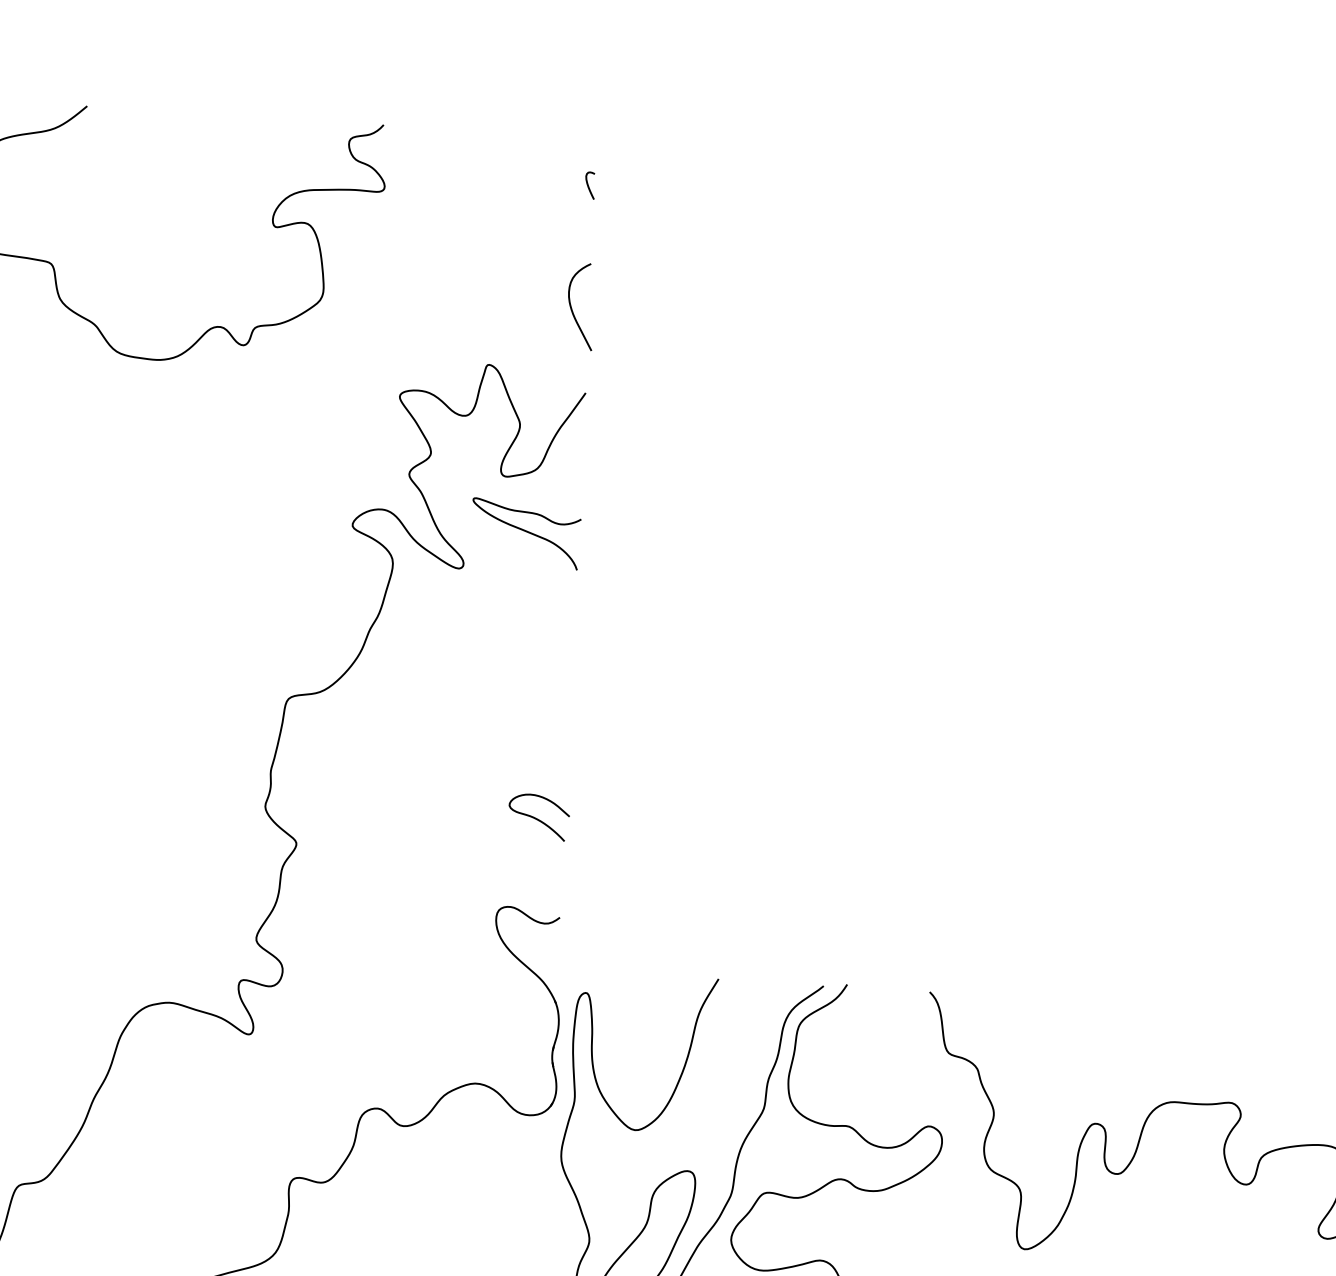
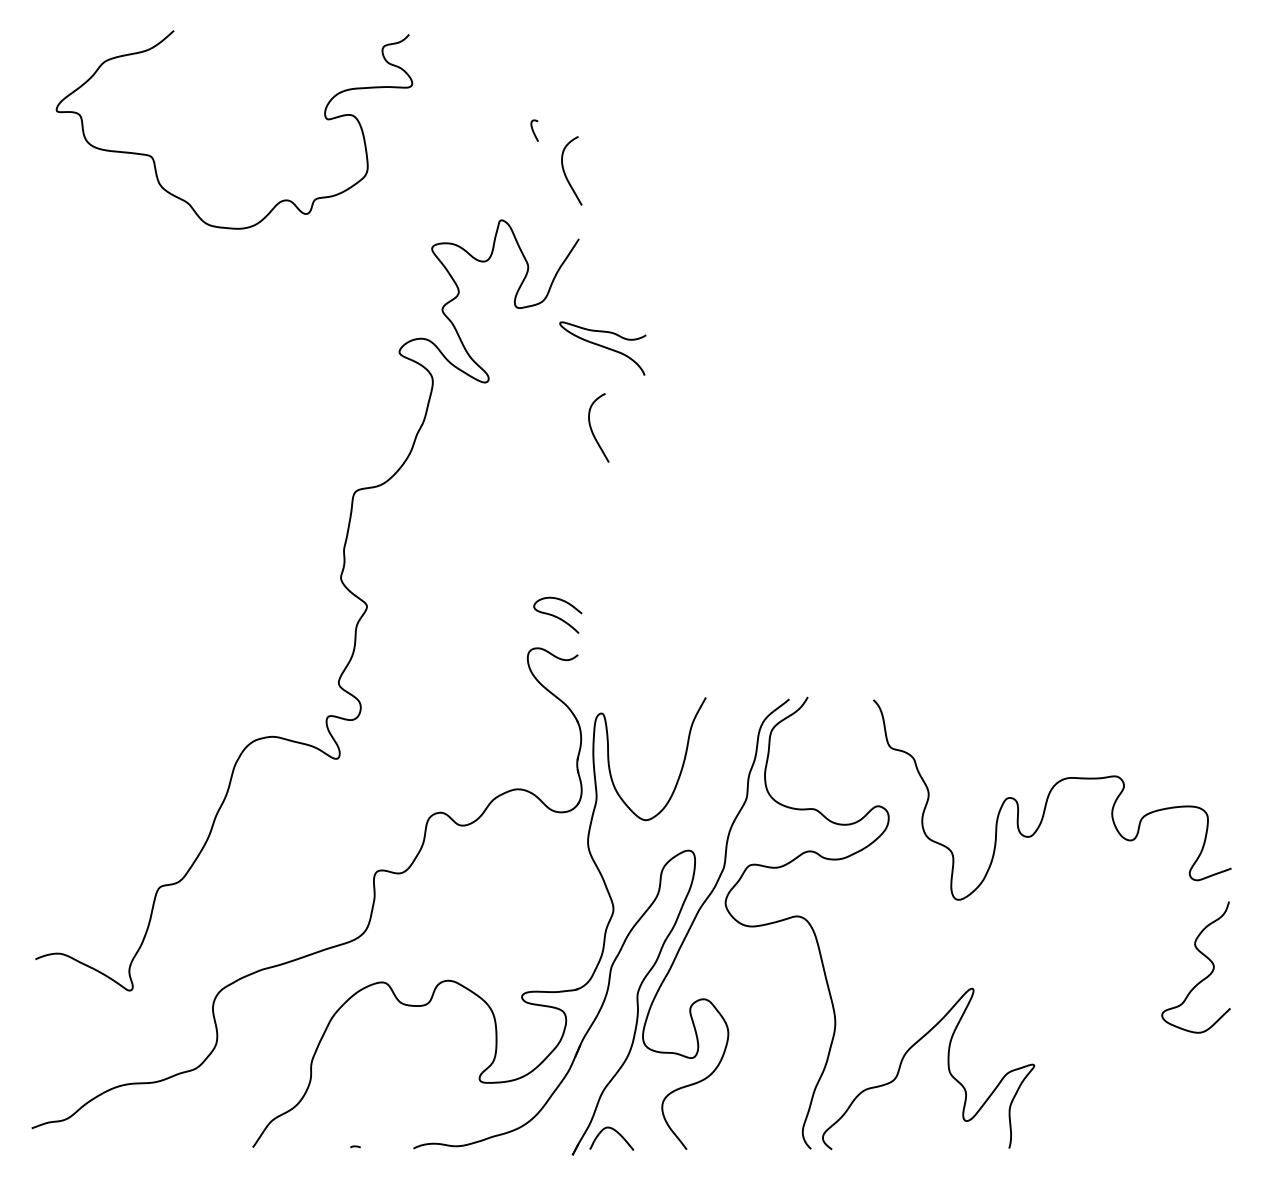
curve: (588, 185) -> (533, 130), moved
curve: (525, 532) -> (602, 347), moved
curve: (591, 634) -> (592, 429), added
curve: (538, 818) -> (557, 616), moved

